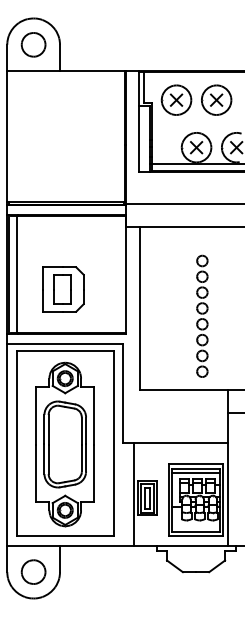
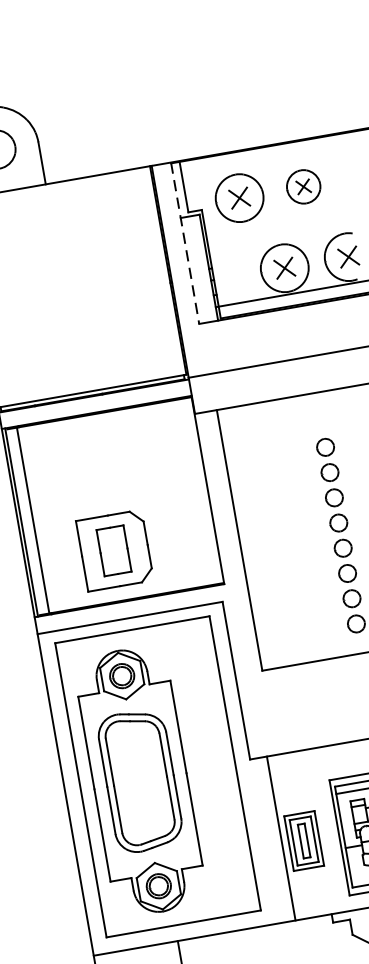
part: (216, 99) -> (303, 185), size x0.7
line: (138, 121) -> (184, 242), solid -> dashed
part: (63, 289) -> (115, 550), moved
part: (64, 444) -> (139, 781), moved

